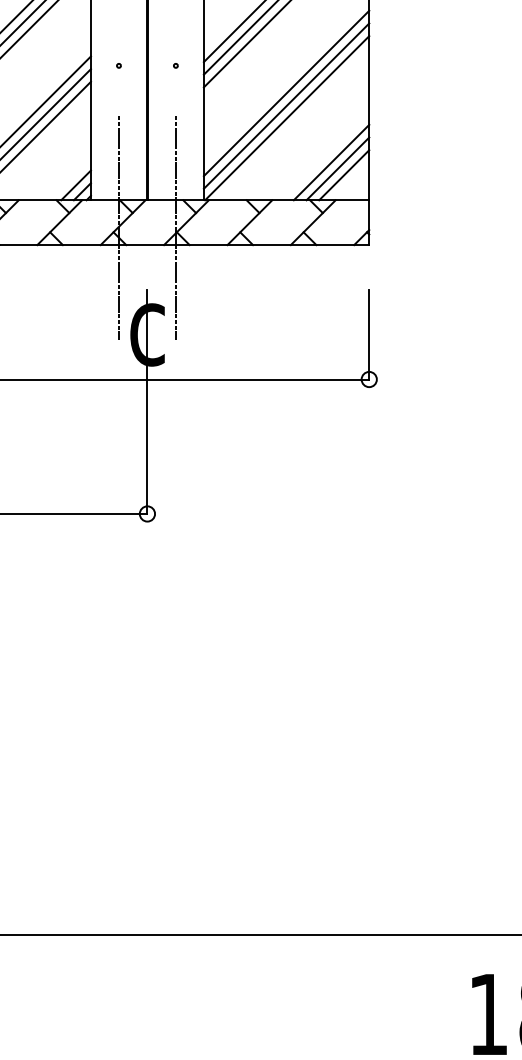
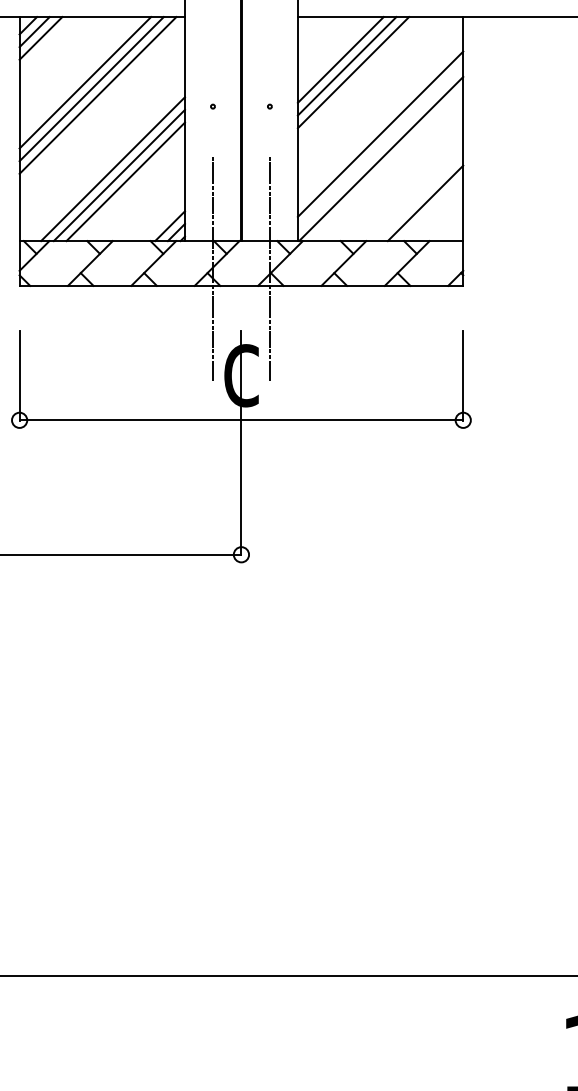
line: (286, 105) -> (380, 146), removed
line: (337, 168) -> (431, 209), removed
line: (344, 174) -> (438, 215), removed

